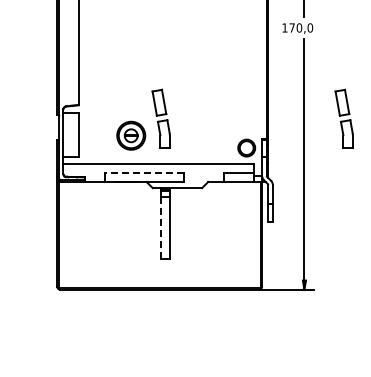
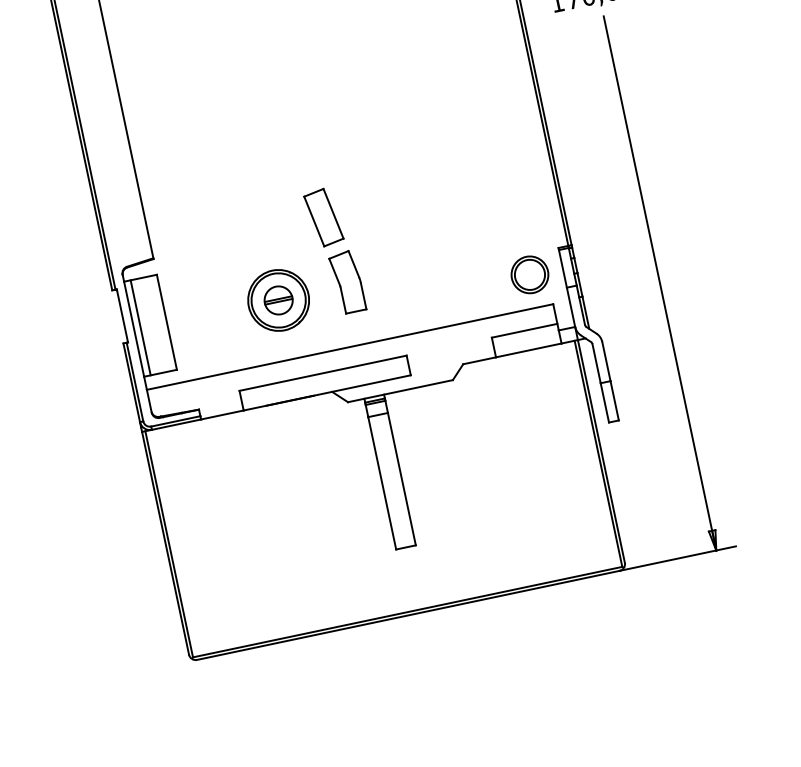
part: (343, 118) -> (722, 168), removed
line: (66, 134) -> (140, 326), added
line: (143, 172) -> (321, 373), dashed -> solid
line: (160, 228) -> (382, 484), dashed -> solid

